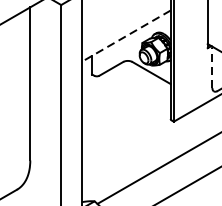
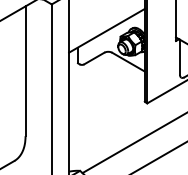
line: (125, 35) -> (106, 30), dashed -> solid
line: (211, 67) -> (179, 57), dashed -> solid

